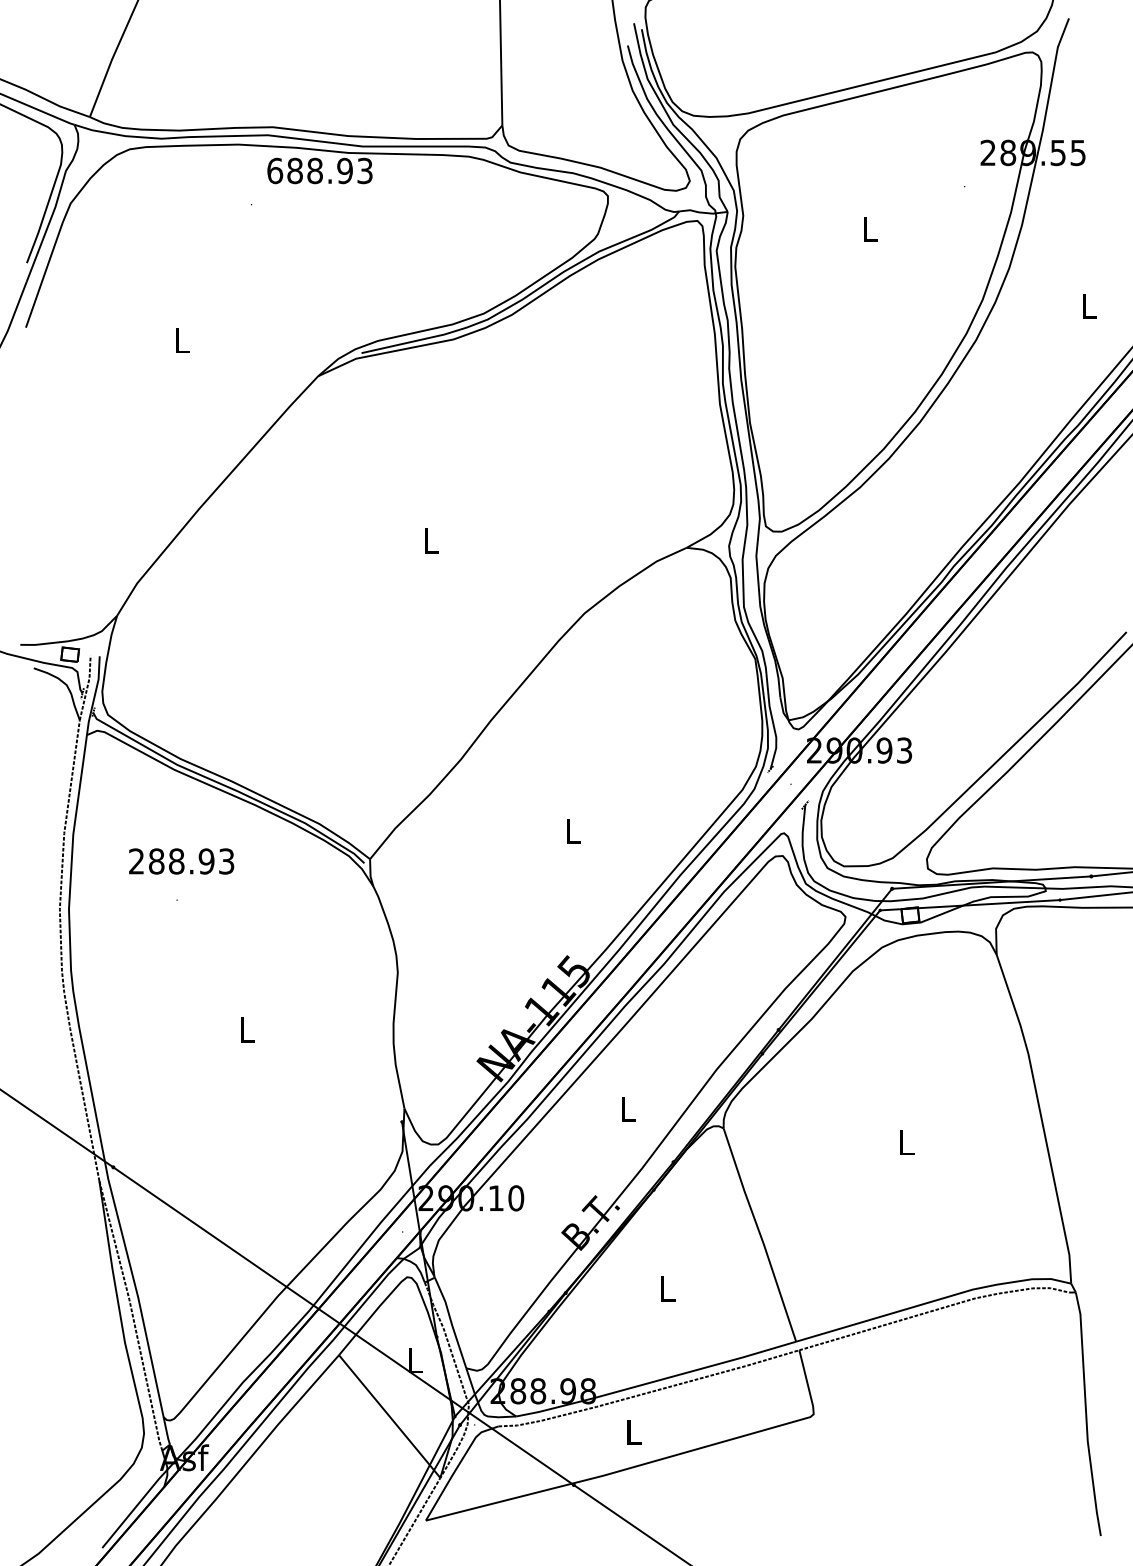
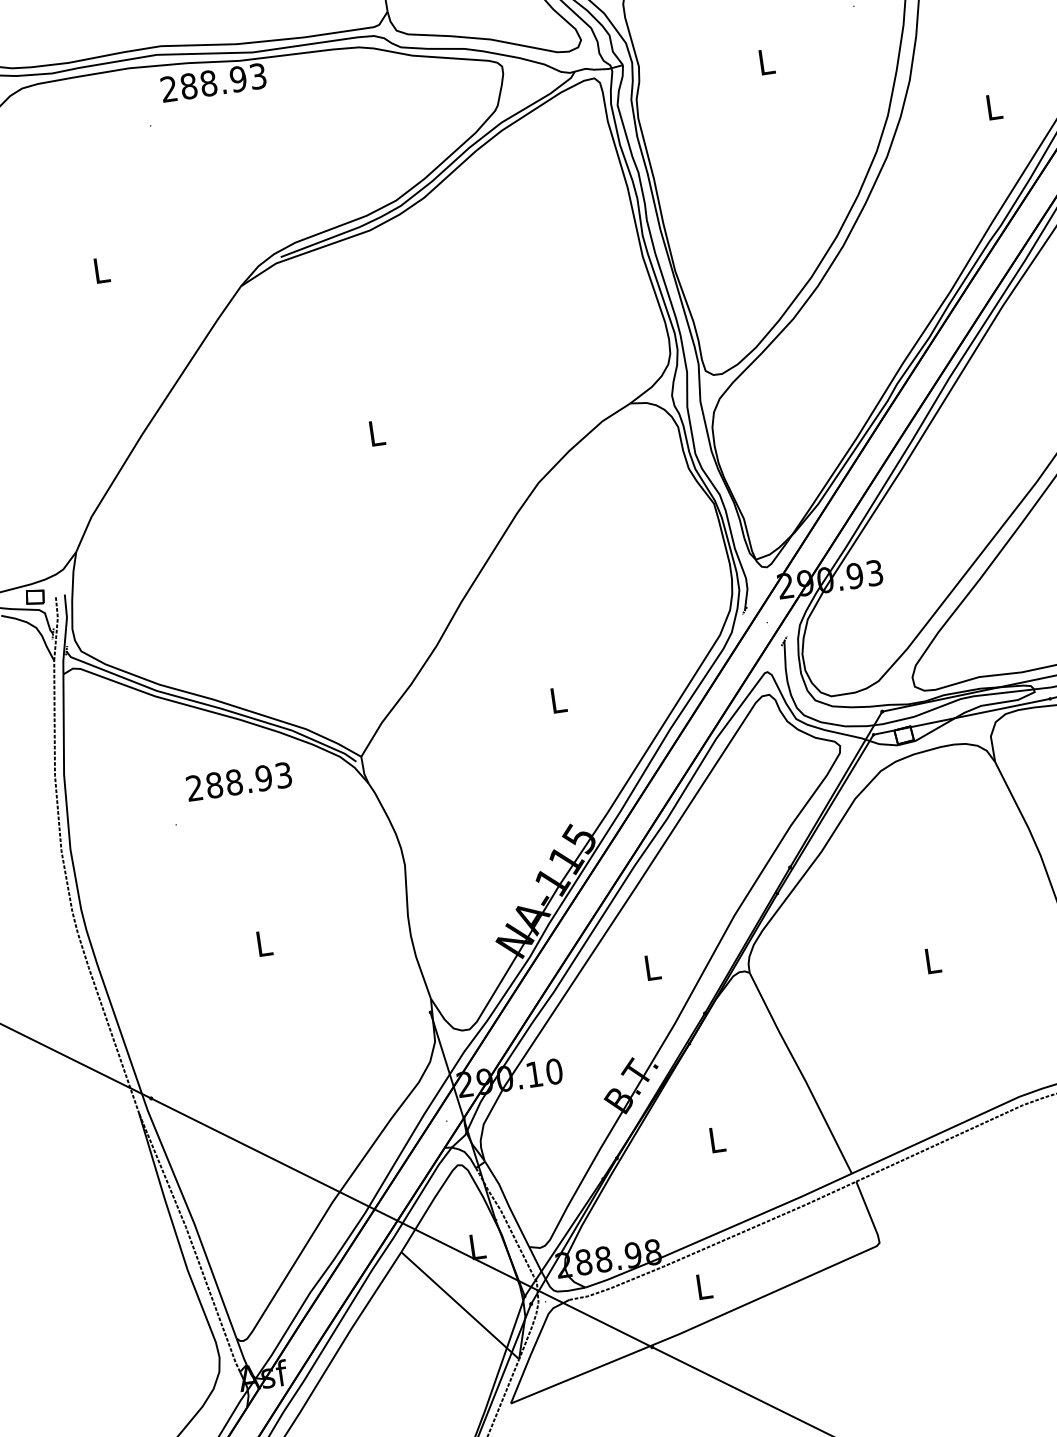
text: (275, 170) -> (169, 88), 688.93 -> 288.93
text: (181, 861) -> (239, 781), moved

